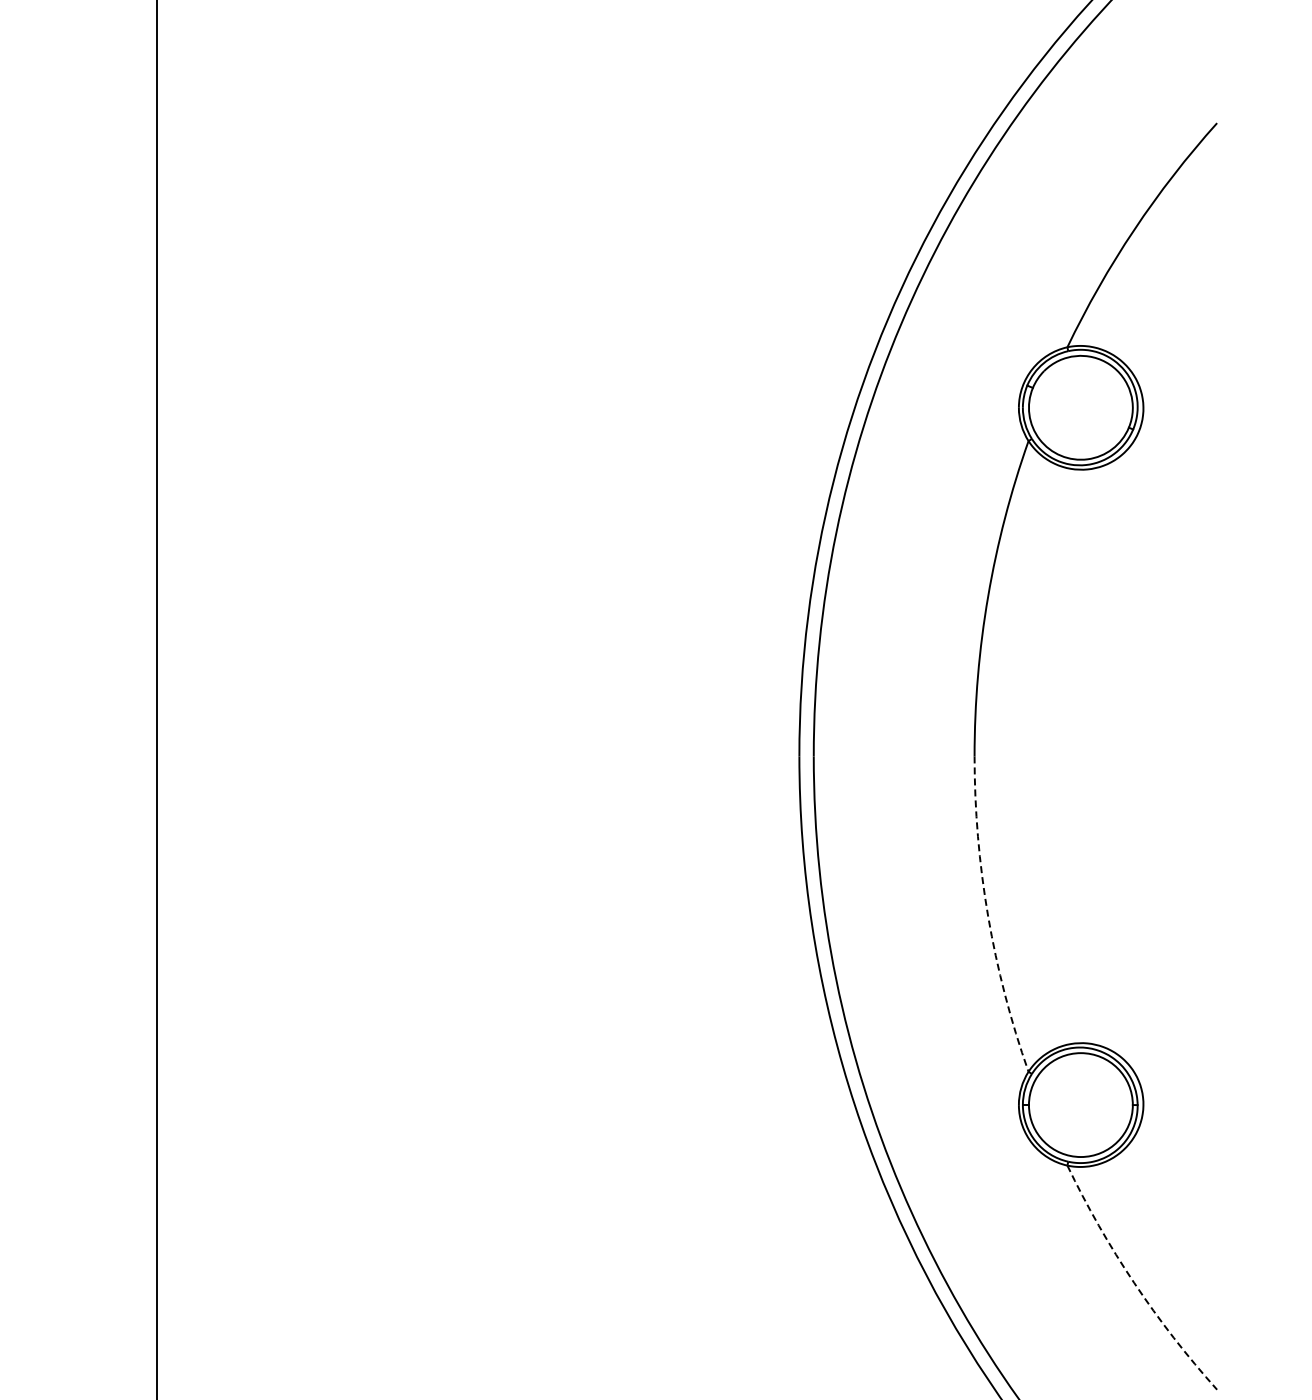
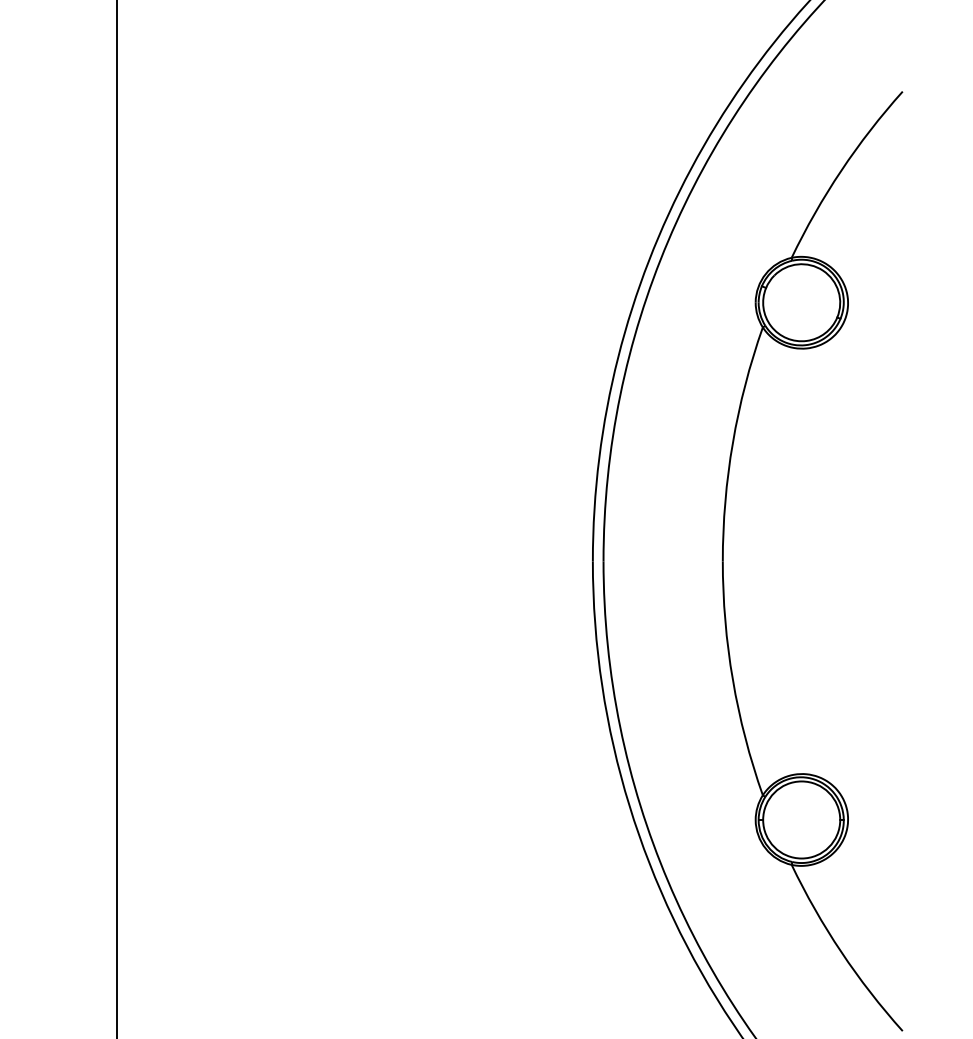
arc: (988, 916) -> (733, 680), dashed -> solid
arc: (1134, 1283) -> (841, 952), dashed -> solid

